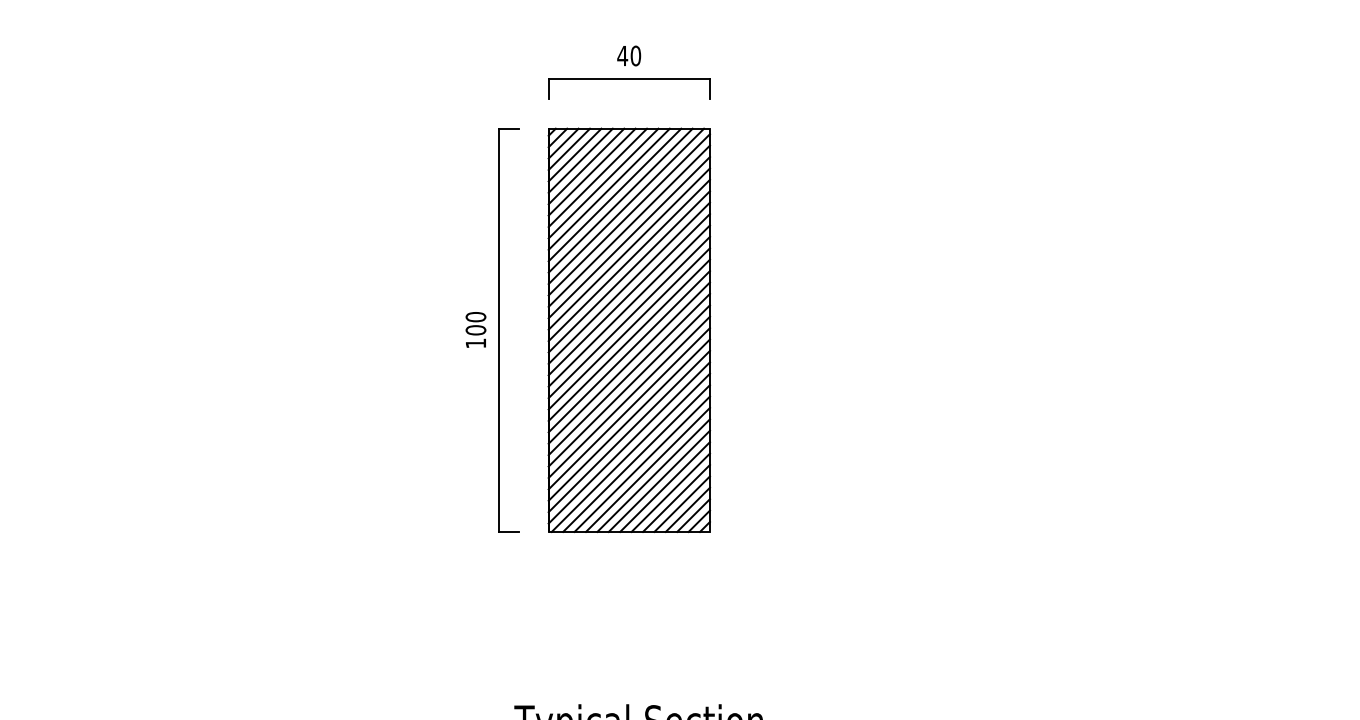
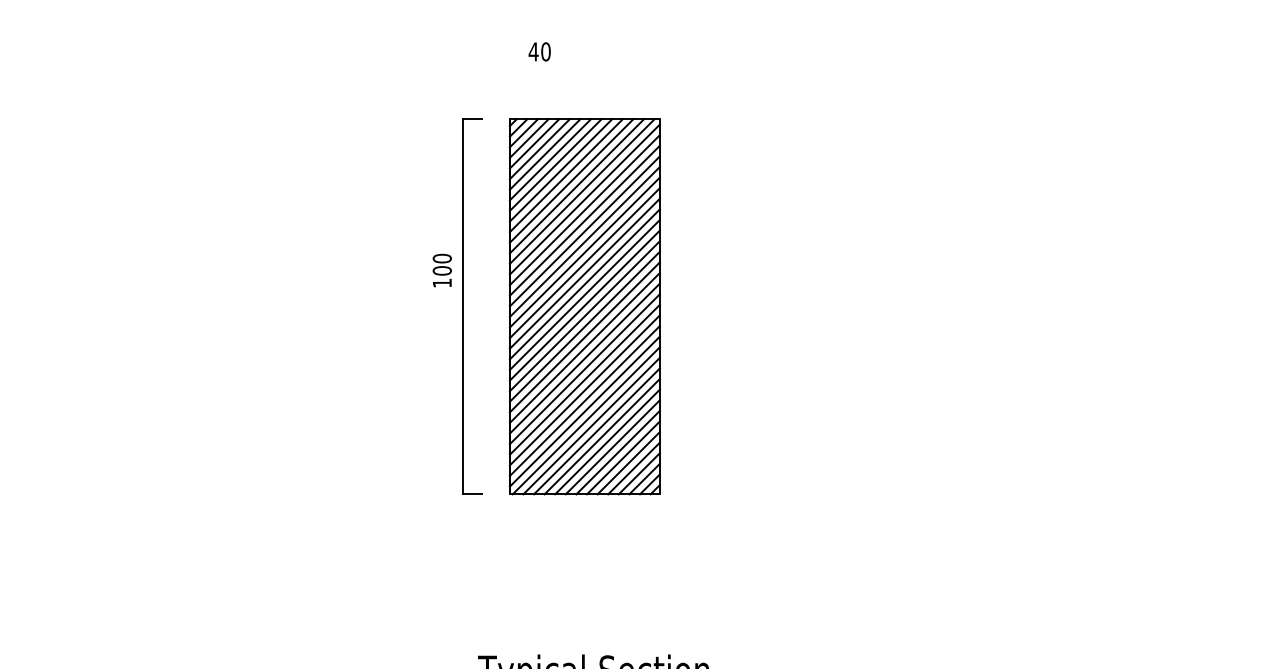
text: (628, 55) -> (539, 51), moved
part: (628, 79) -> (584, 73), removed
text: (475, 329) -> (441, 270), moved

